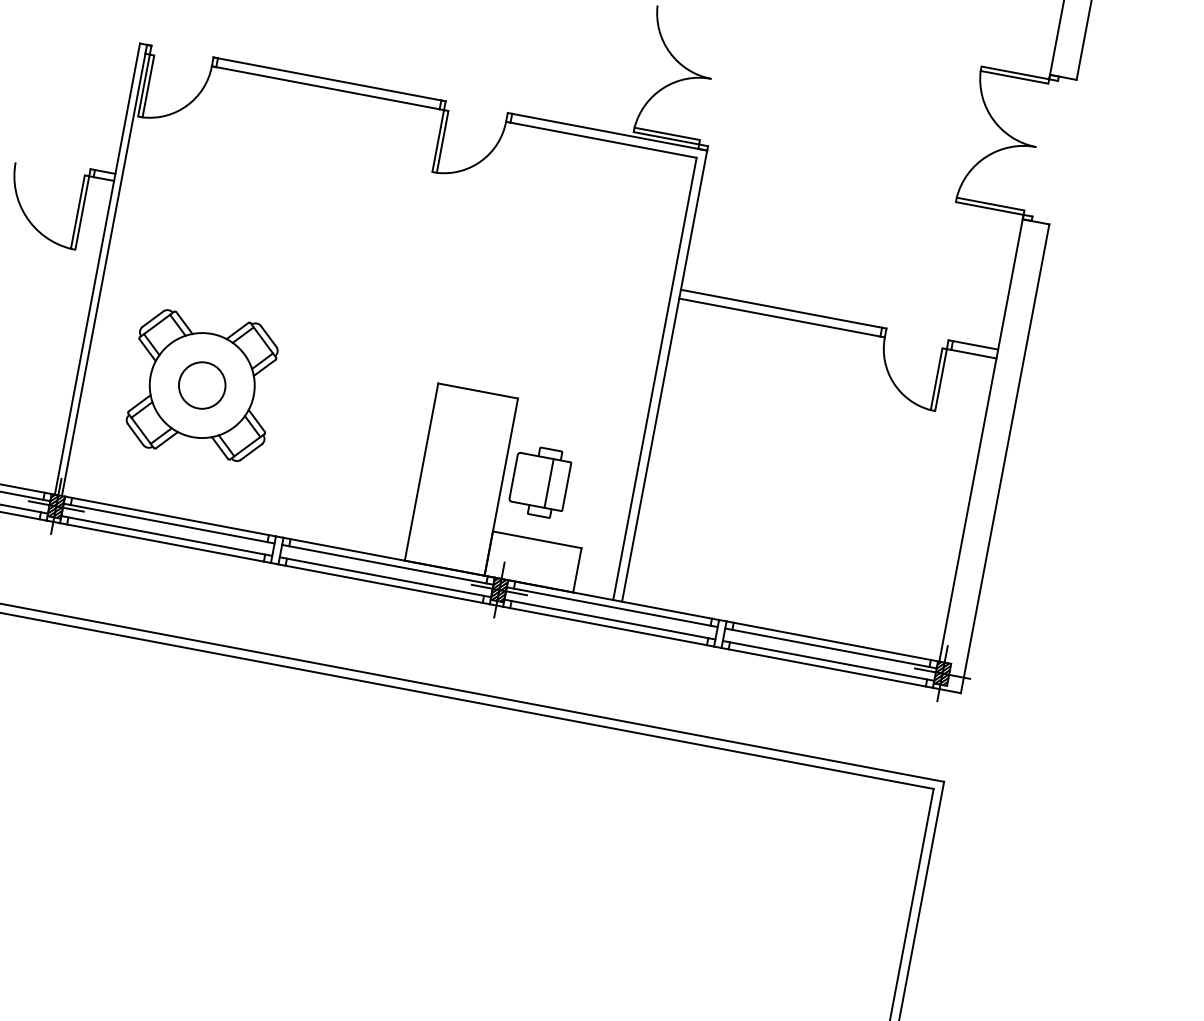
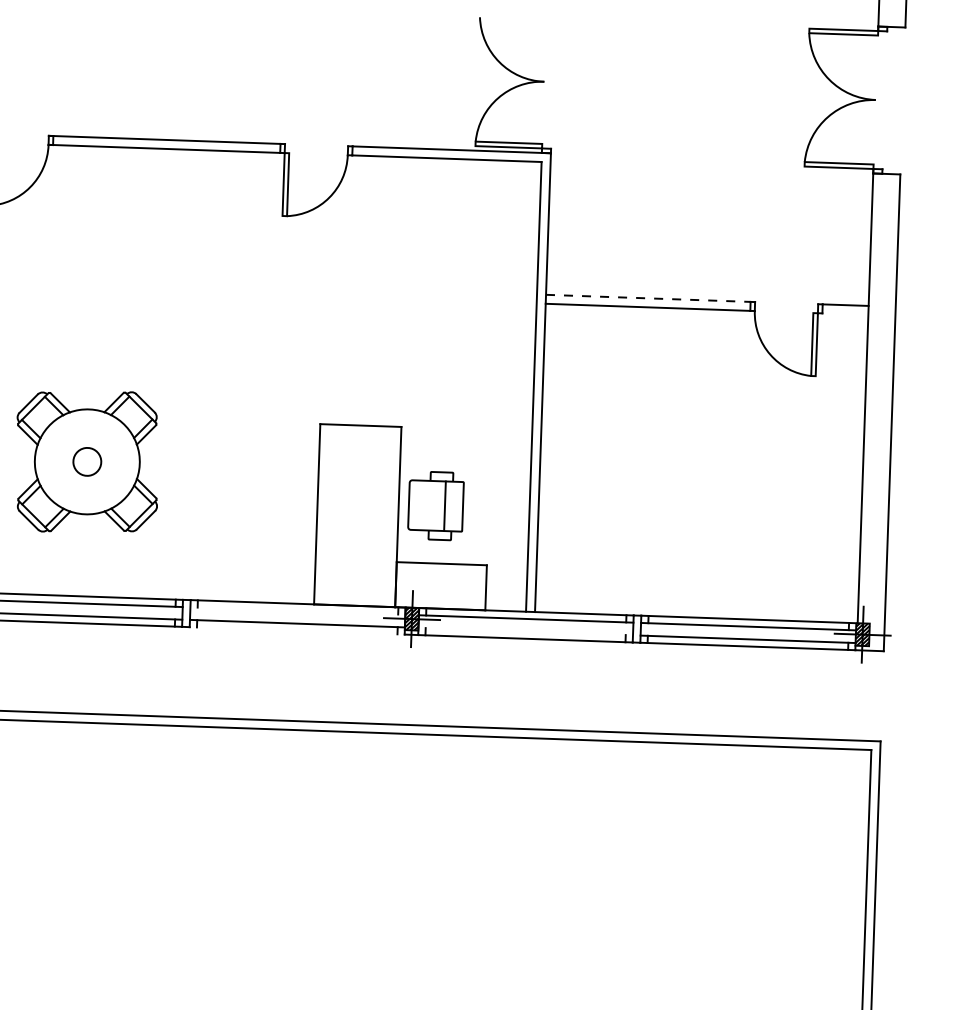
line: (781, 308) -> (648, 298), solid -> dashed
line: (973, 353) -> (844, 313), removed
circle: (201, 385) -> (86, 461), size x0.6
line: (387, 564) -> (297, 610), removed
line: (383, 584) -> (296, 631), removed
line: (609, 619) -> (525, 631), removed

